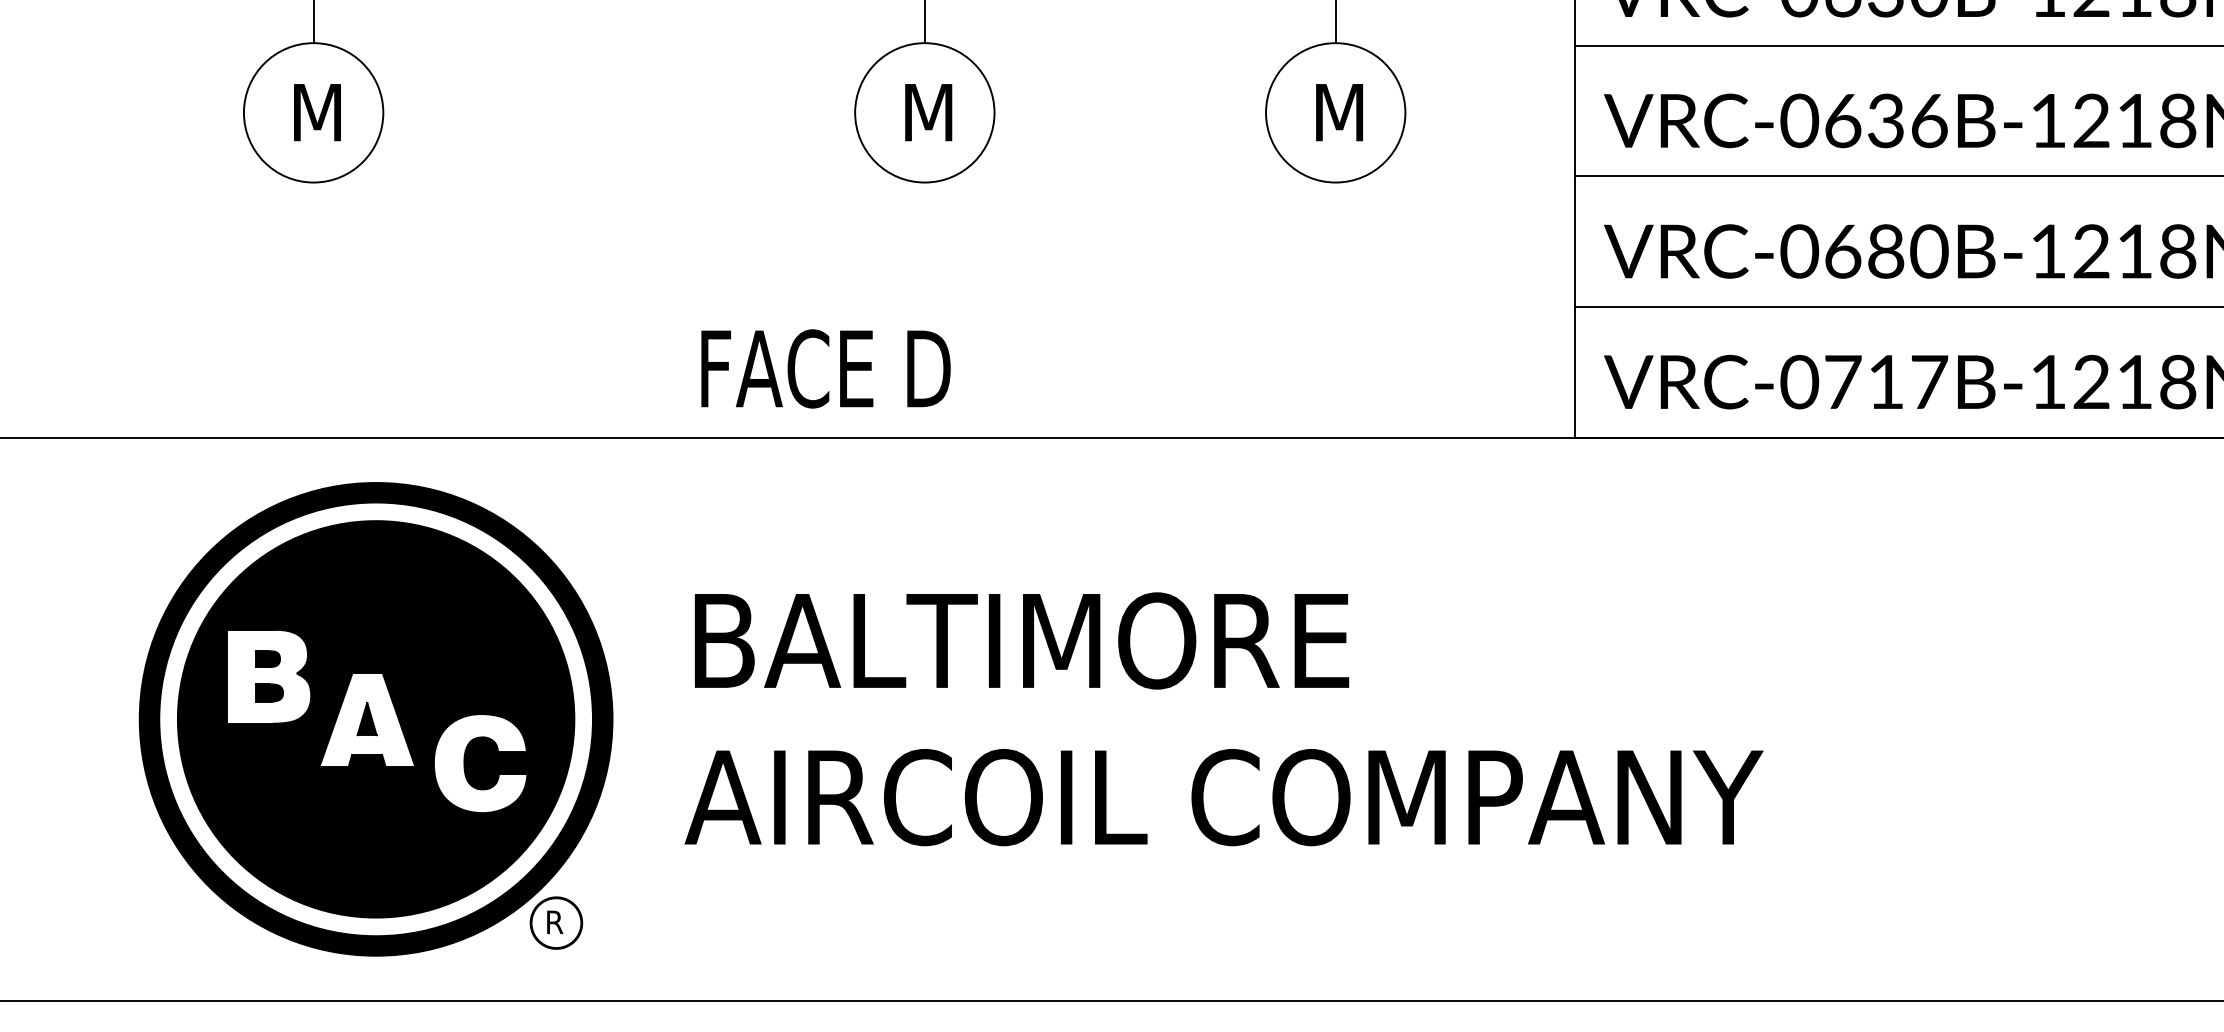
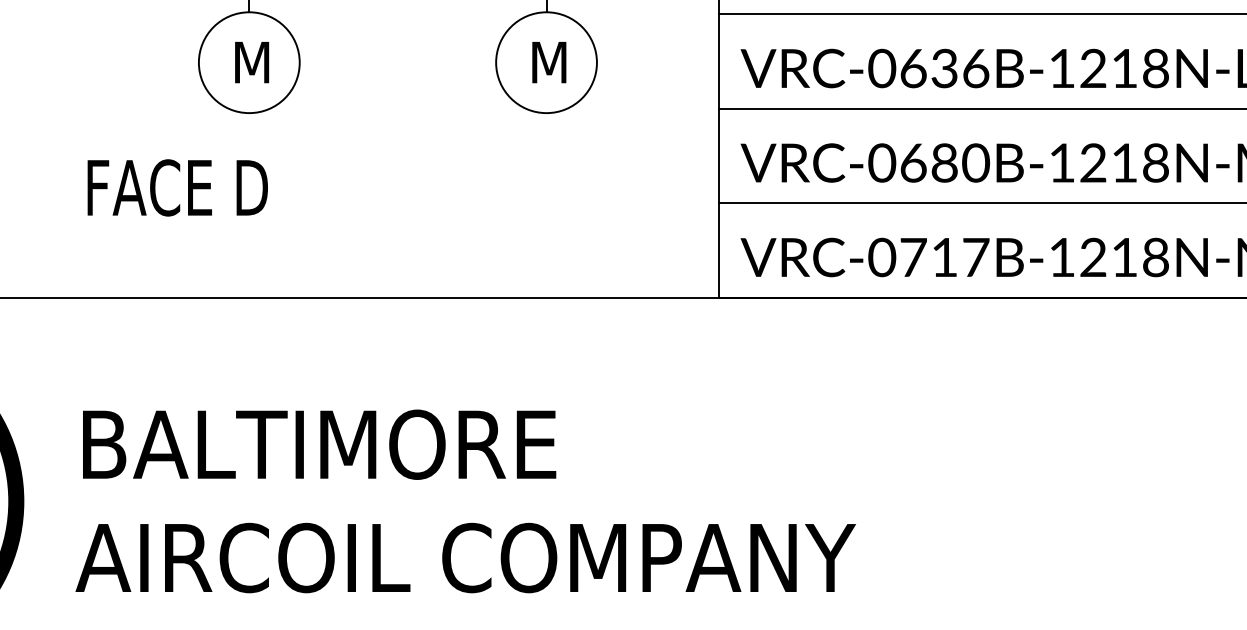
text: (825, 368) -> (177, 187), moved

